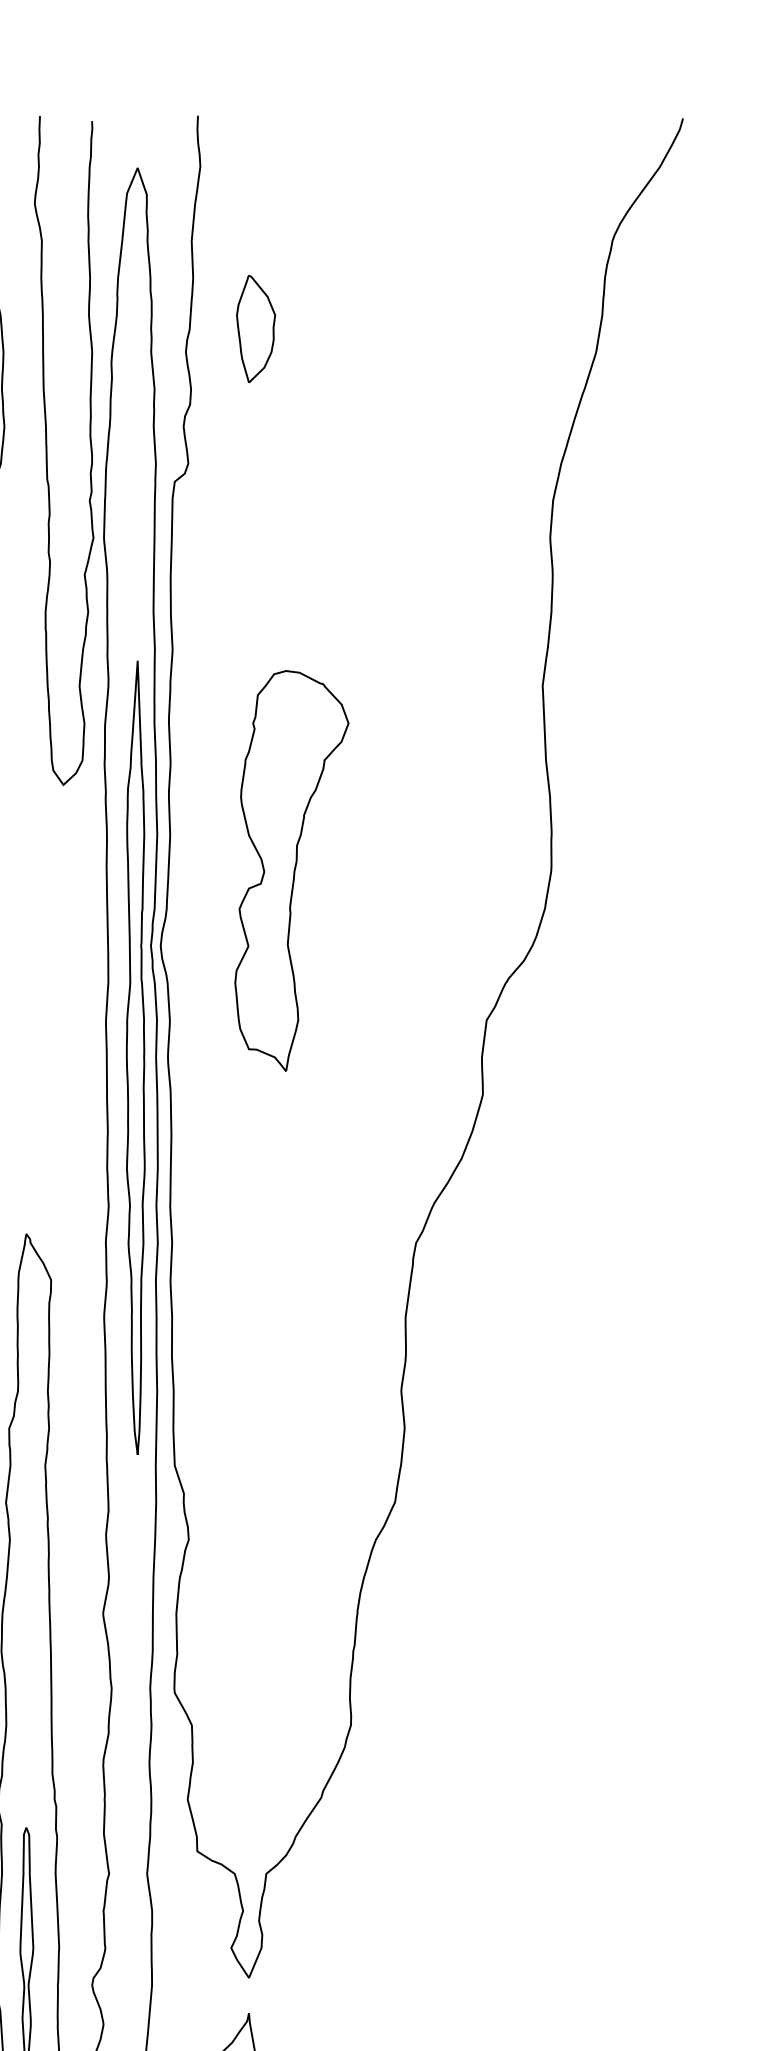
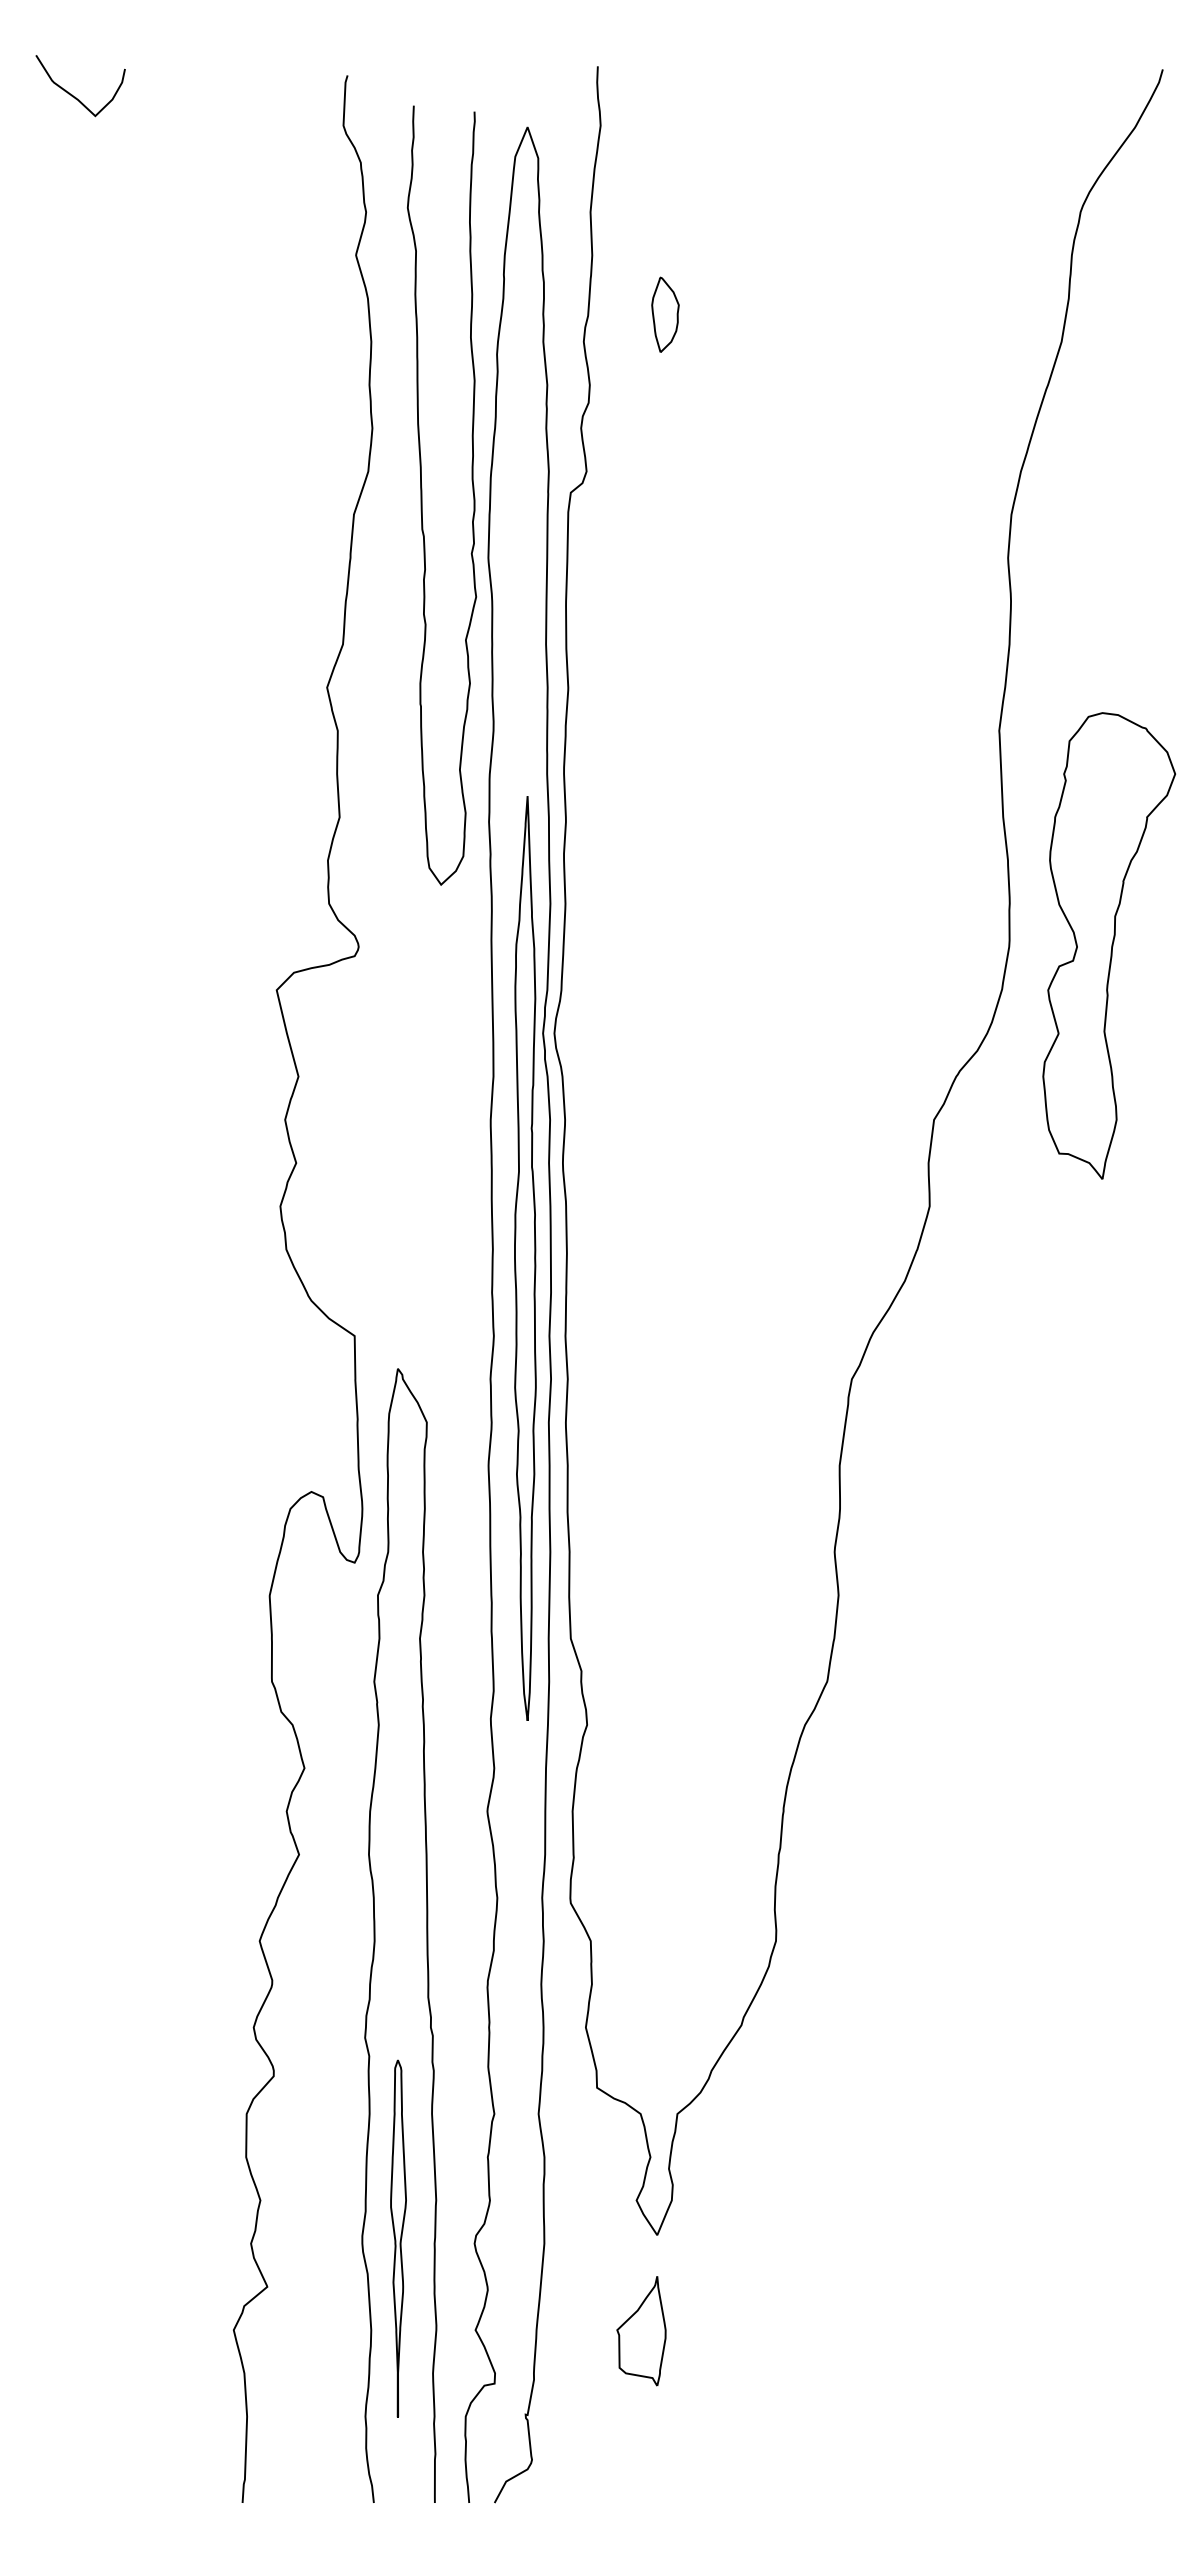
part: (256, 328) -> (665, 314), size x0.6
curve: (47, 450) -> (422, 495), moved
part: (292, 870) -> (1109, 945), moved
part: (135, 1057) -> (525, 1258), moved

